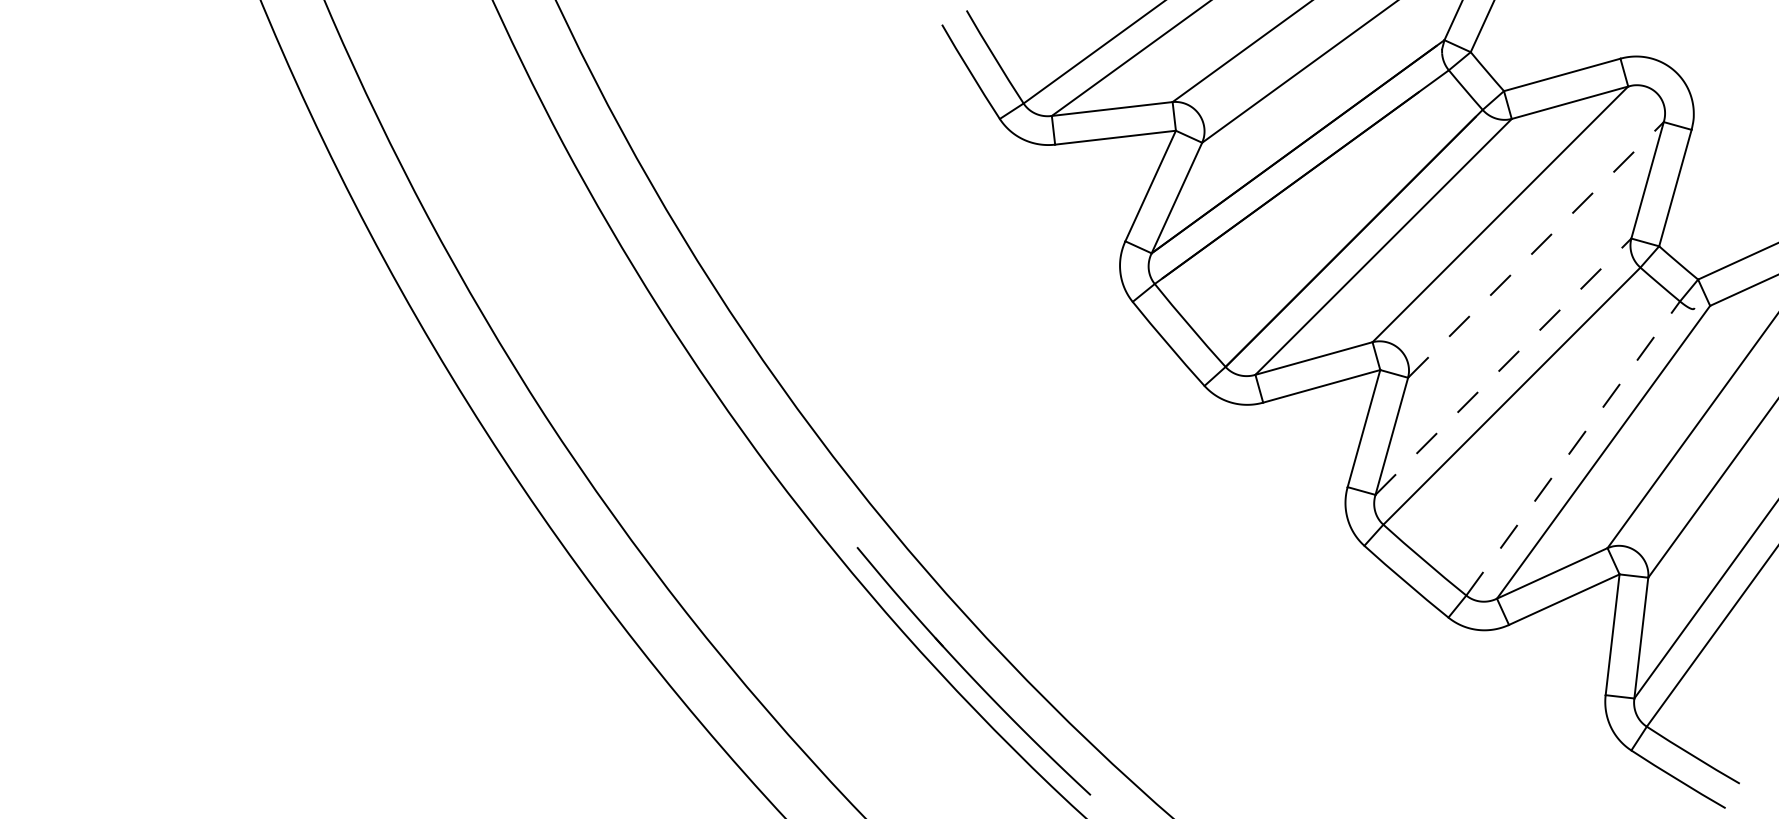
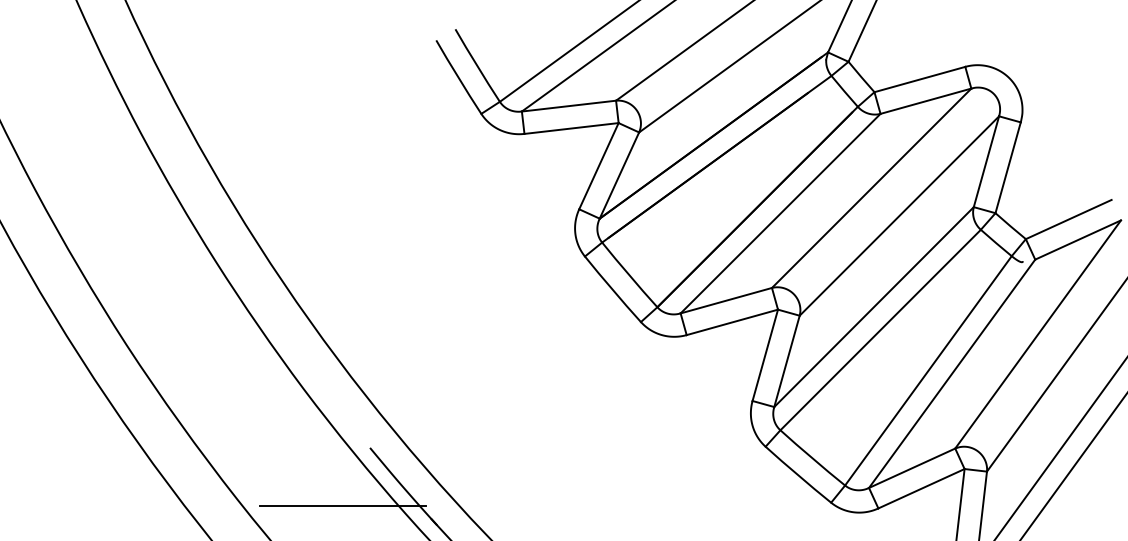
line: (1535, 249) -> (899, 215), dashed -> solid
line: (1503, 366) -> (874, 306), dashed -> solid
line: (1573, 448) -> (928, 370), dashed -> solid
line: (822, 622) -> (343, 506), added

